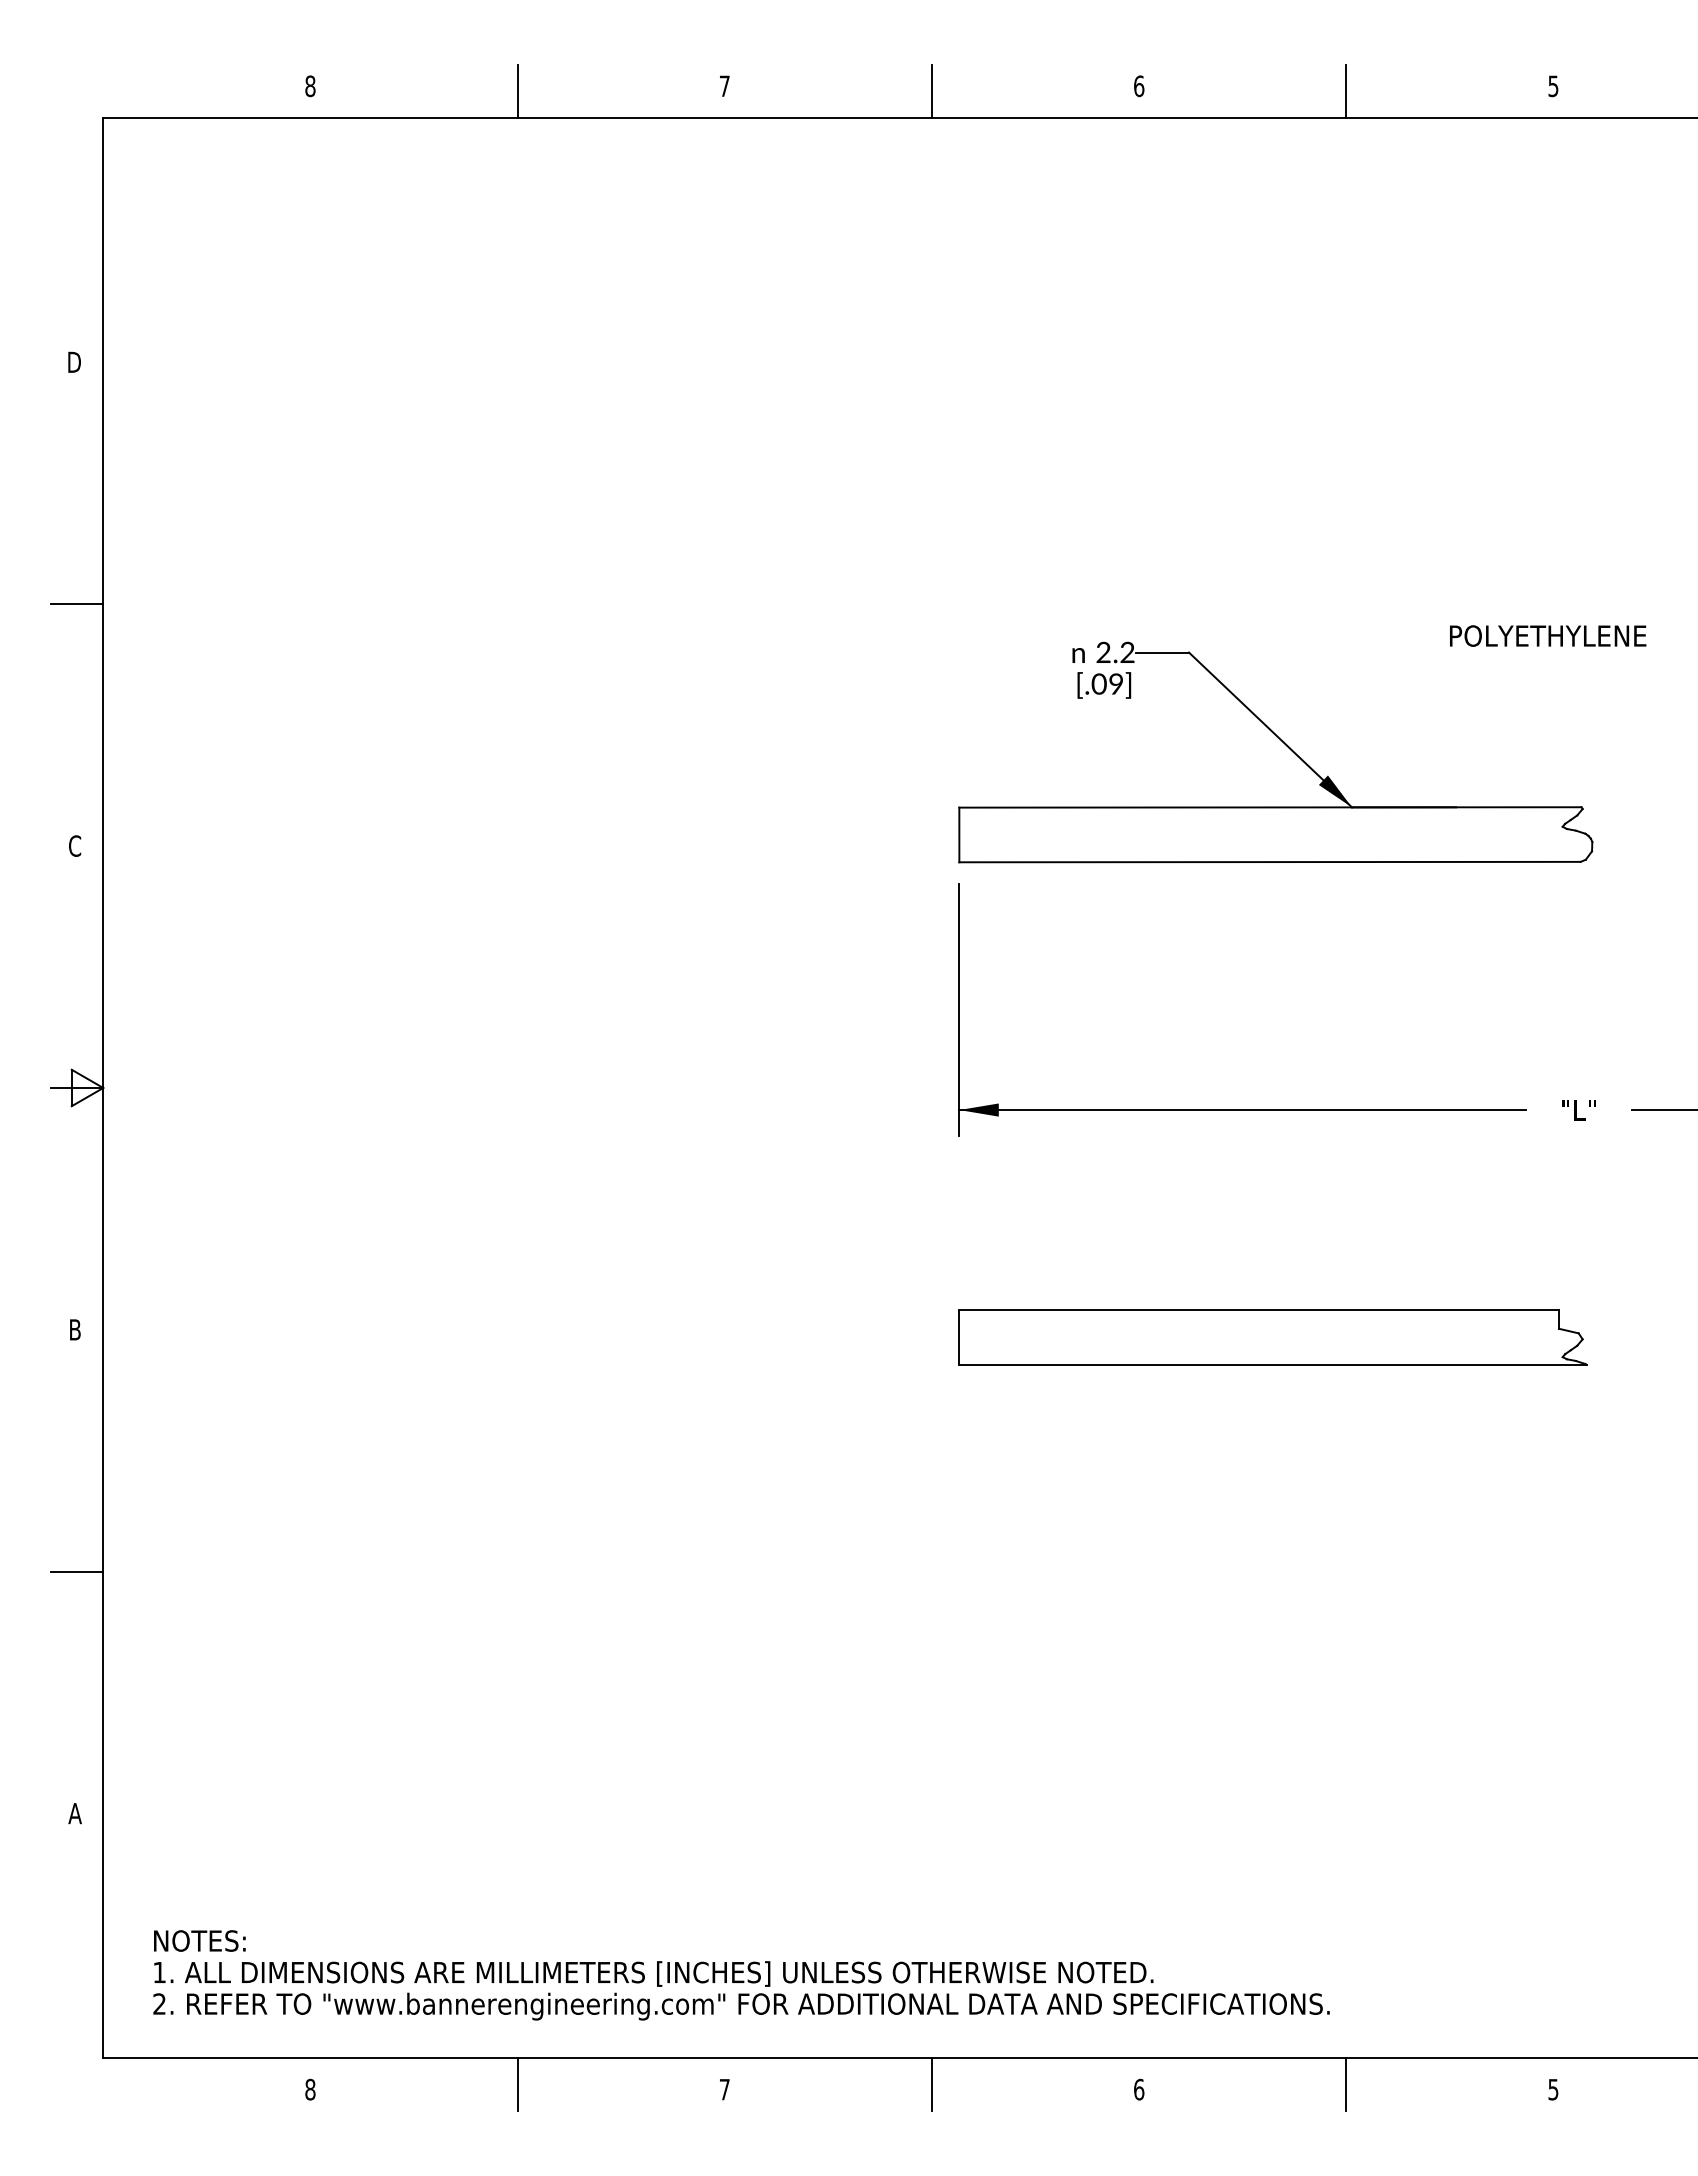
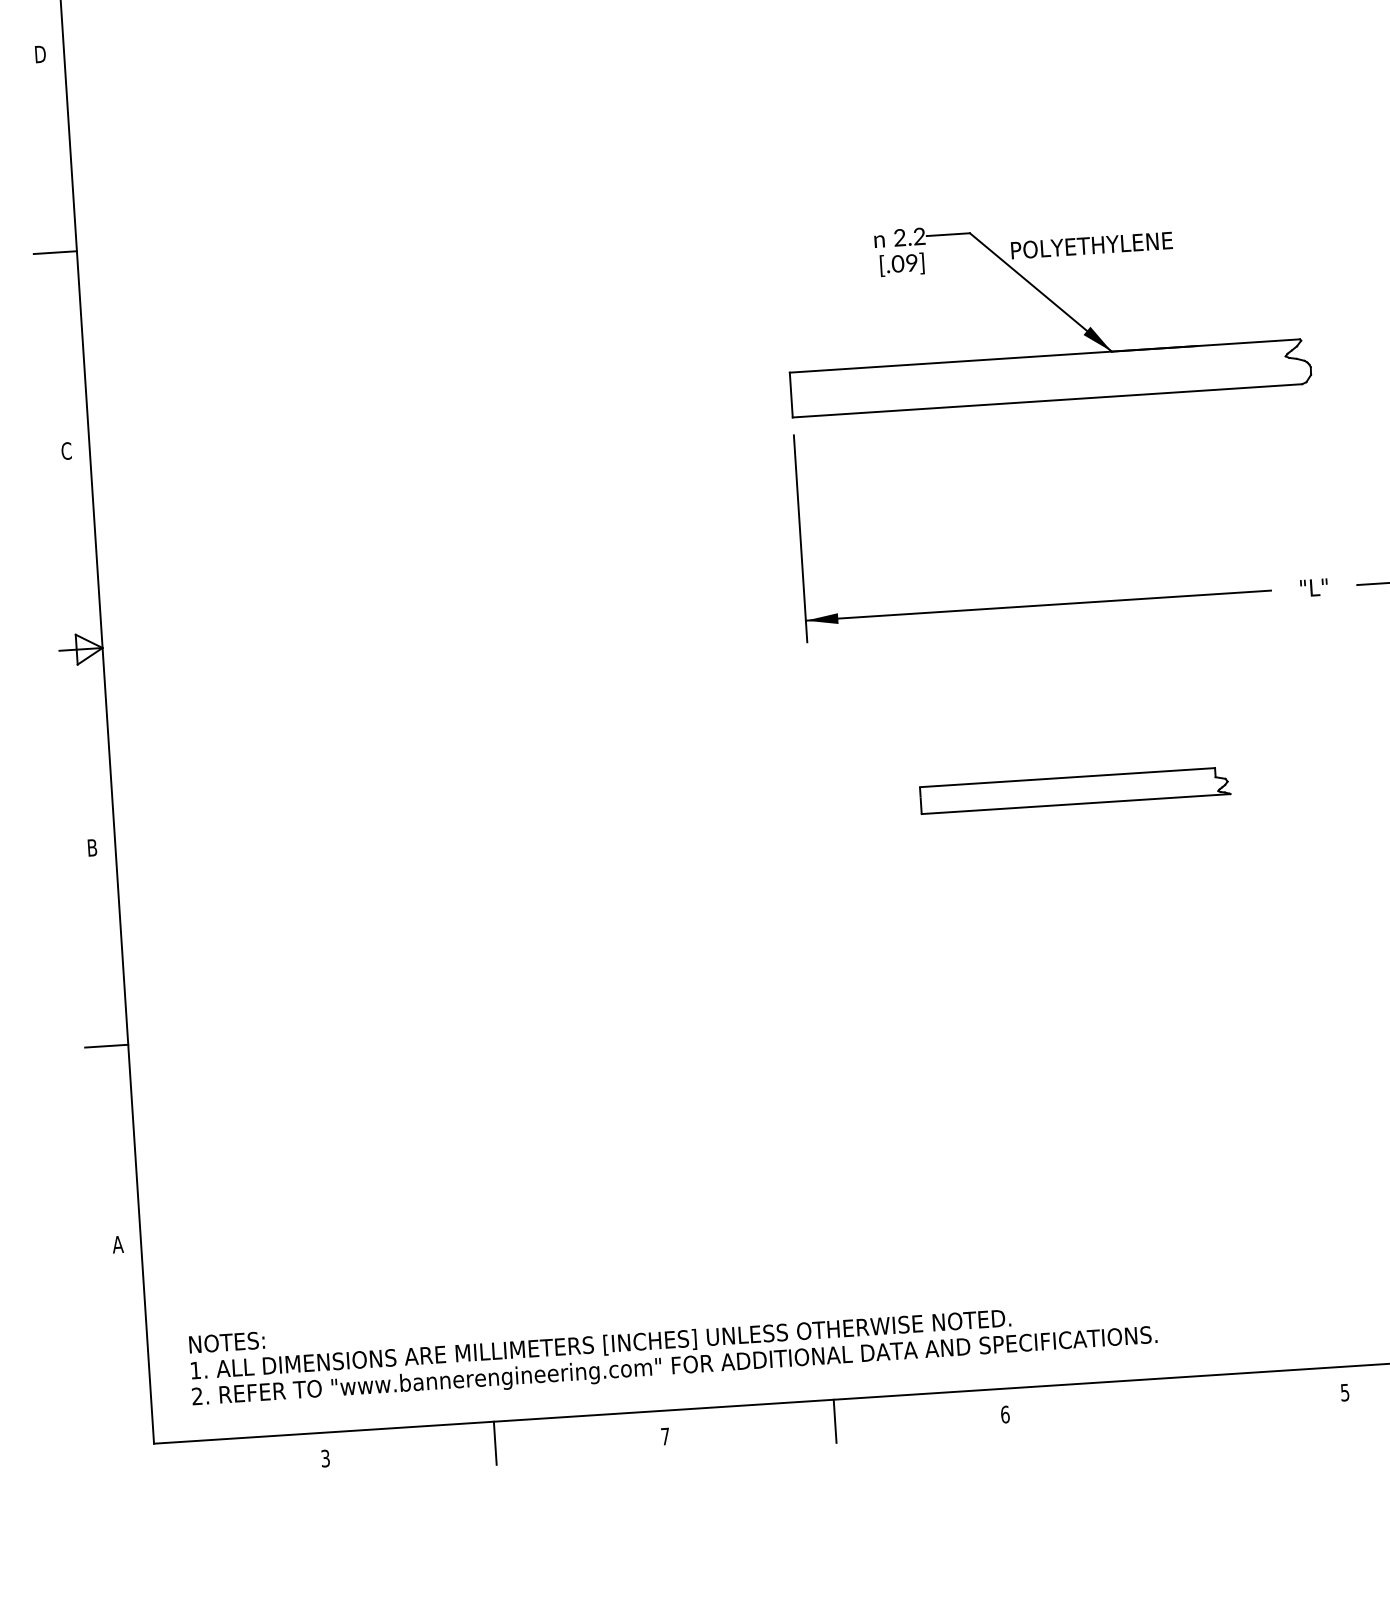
text: (1548, 635) -> (1092, 245), moved
part: (1272, 1337) -> (1074, 790), size x0.6
line: (1346, 2084) -> (1175, 1399), removed
text: (310, 2089) -> (325, 1458), 8 -> 3

